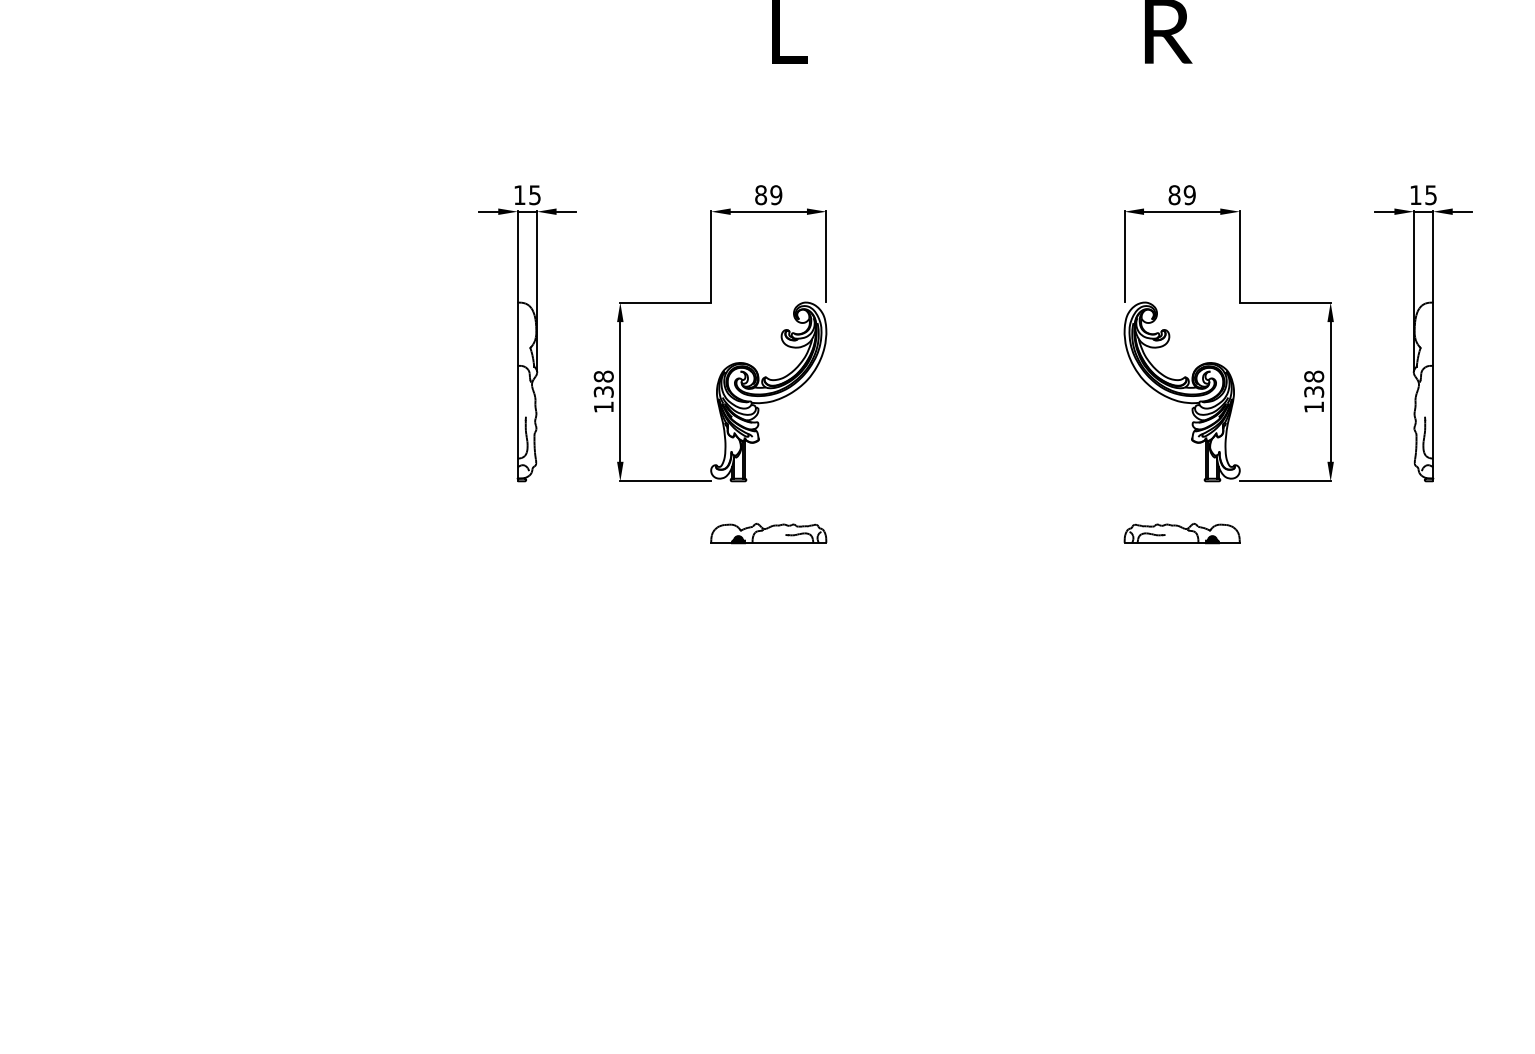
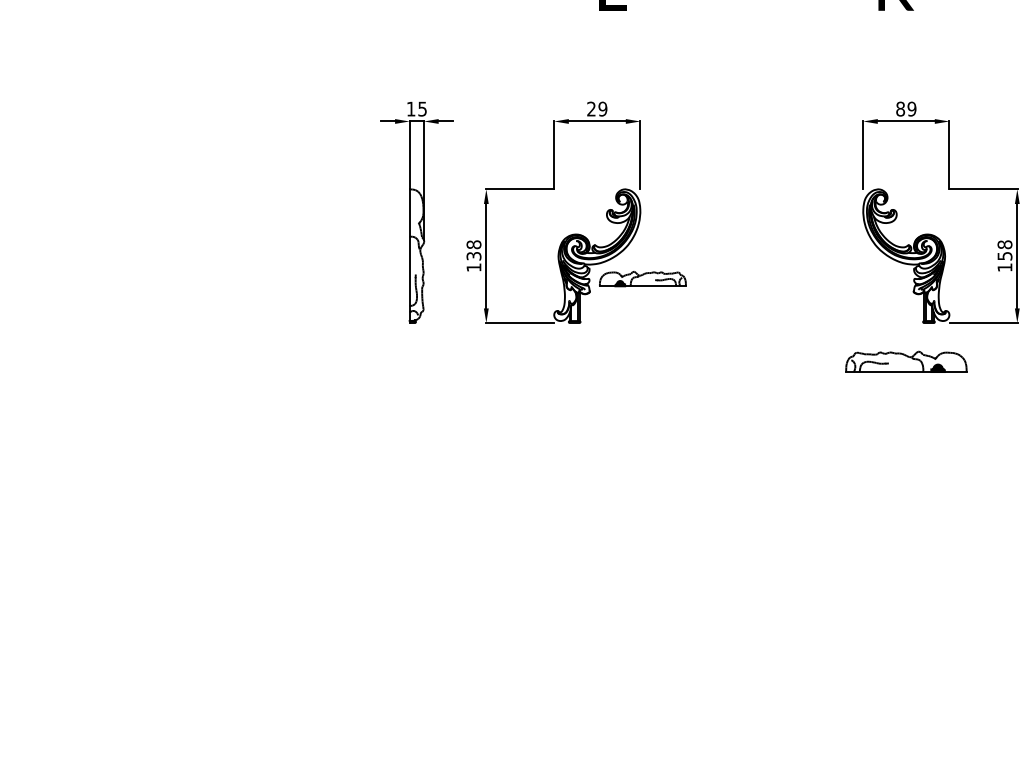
text: (761, 195) -> (591, 109), 89 -> 29
text: (1313, 391) -> (1004, 255), 138 -> 158
part: (768, 533) -> (642, 279), moved
part: (1181, 533) -> (905, 362), size x1.4

